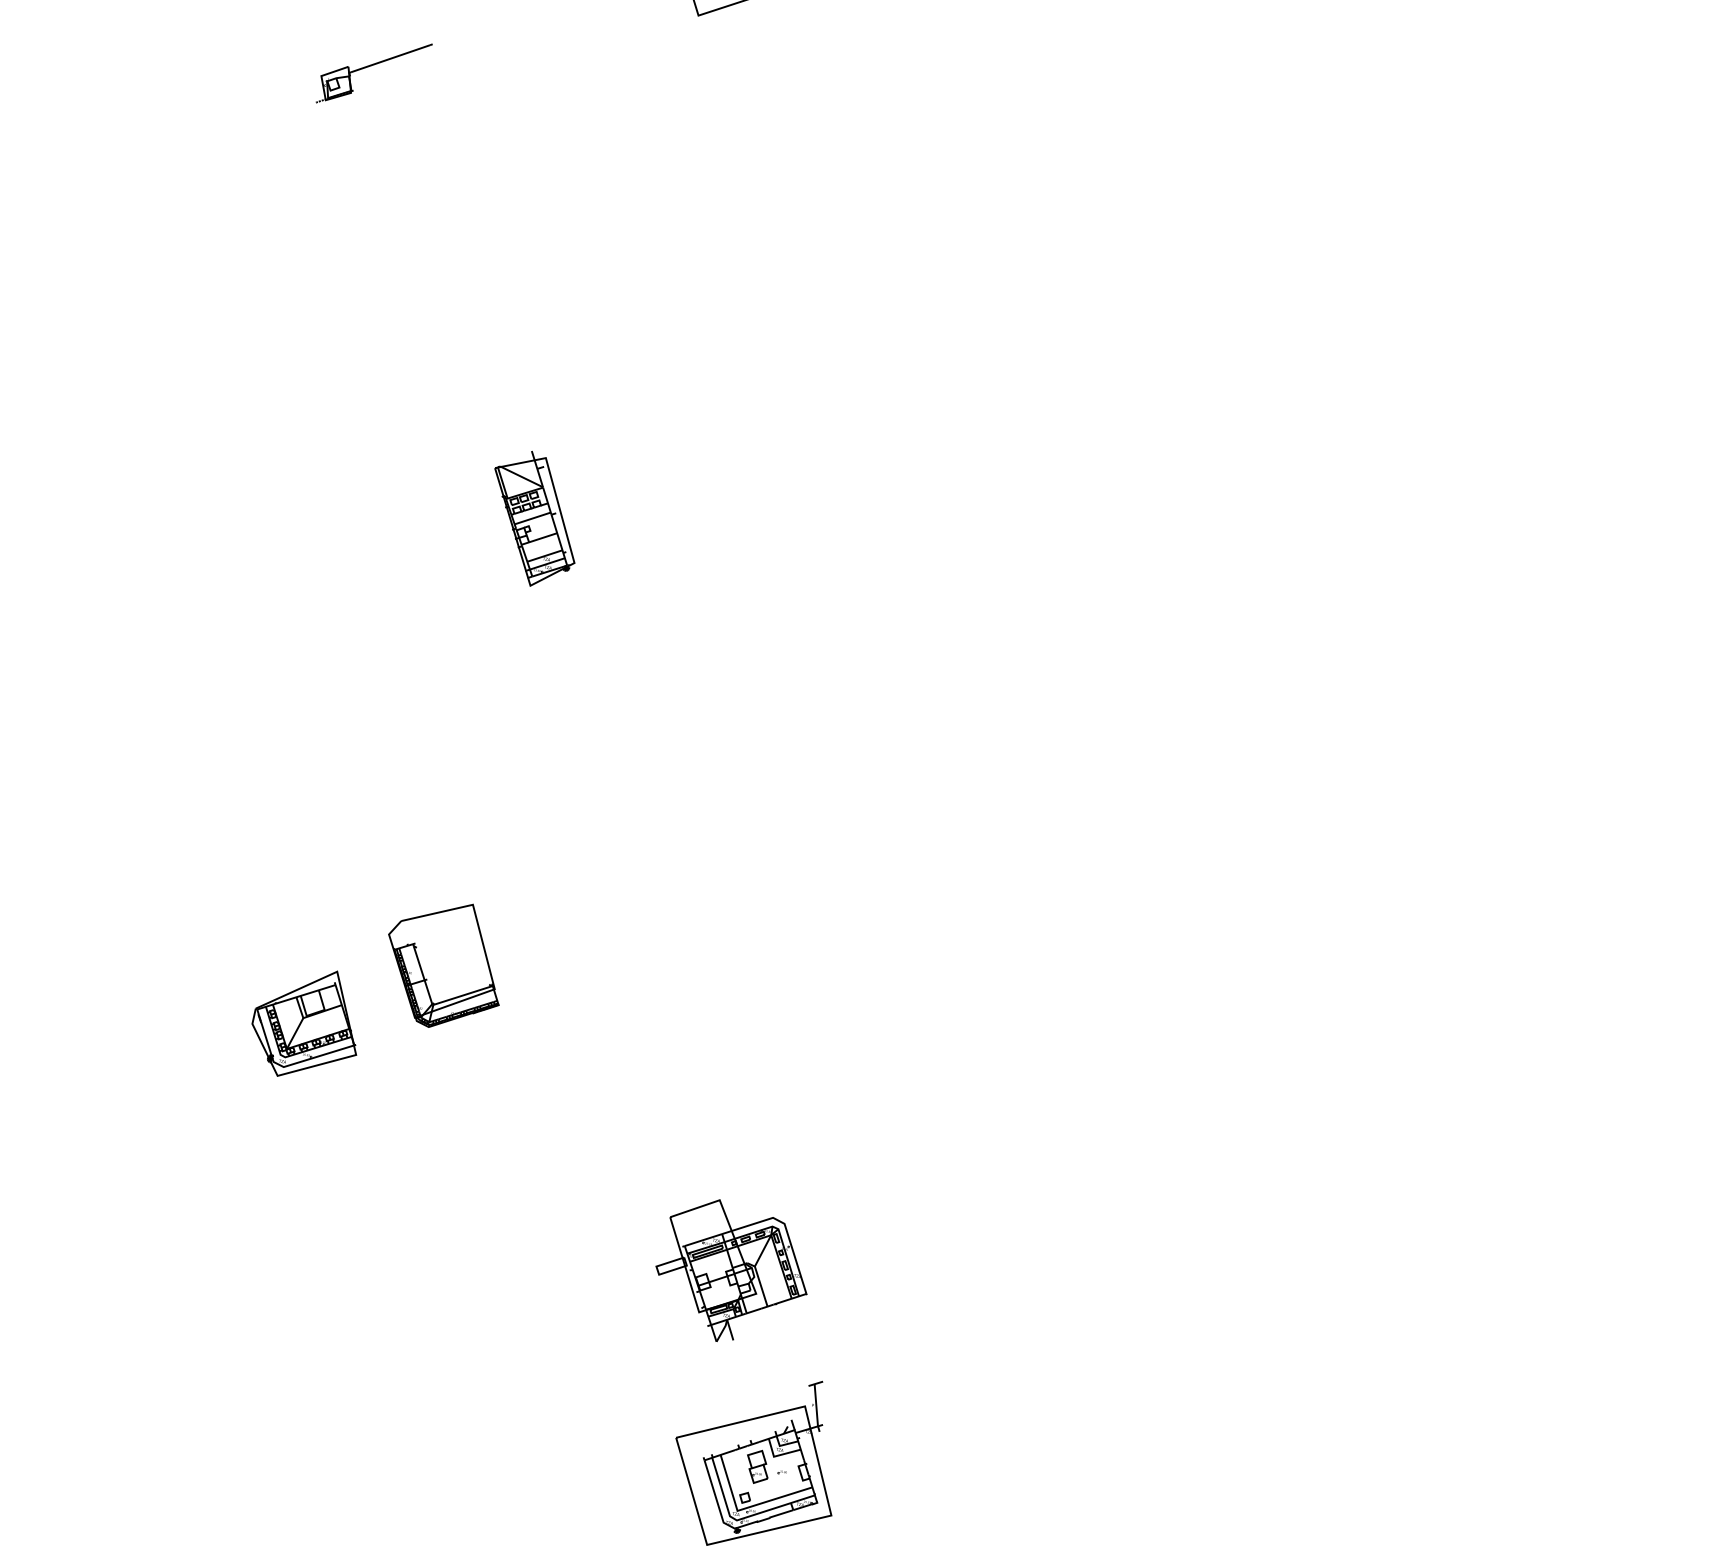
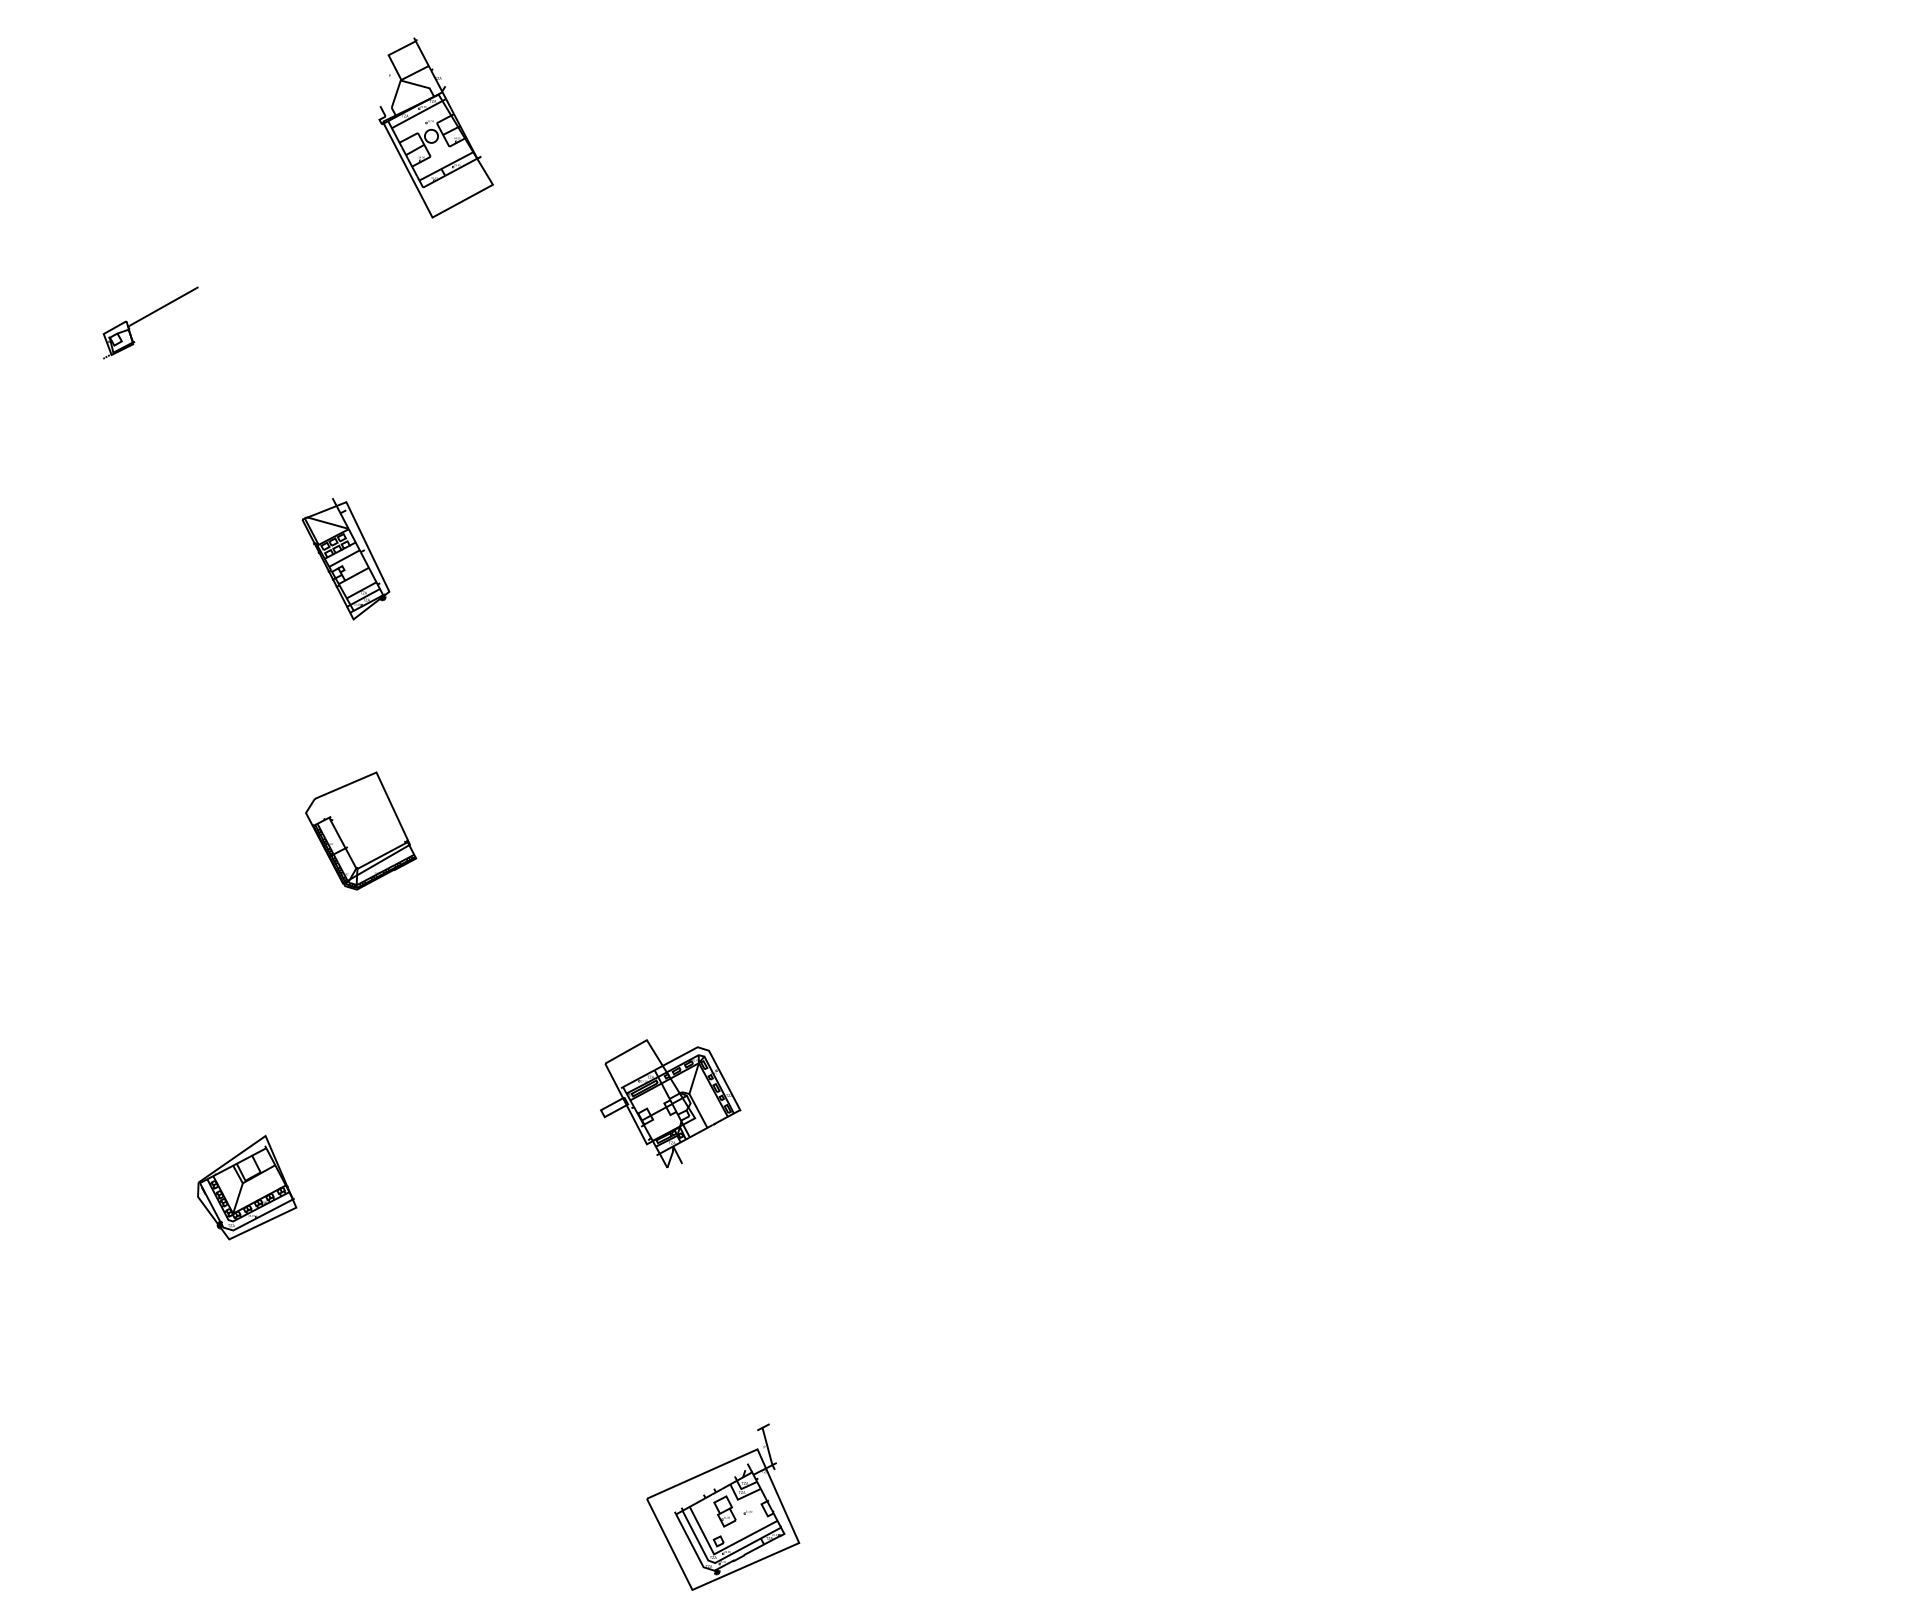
part: (533, 519) -> (345, 559), moved
part: (445, 964) -> (361, 830), moved
part: (732, 1273) -> (670, 1103), moved

